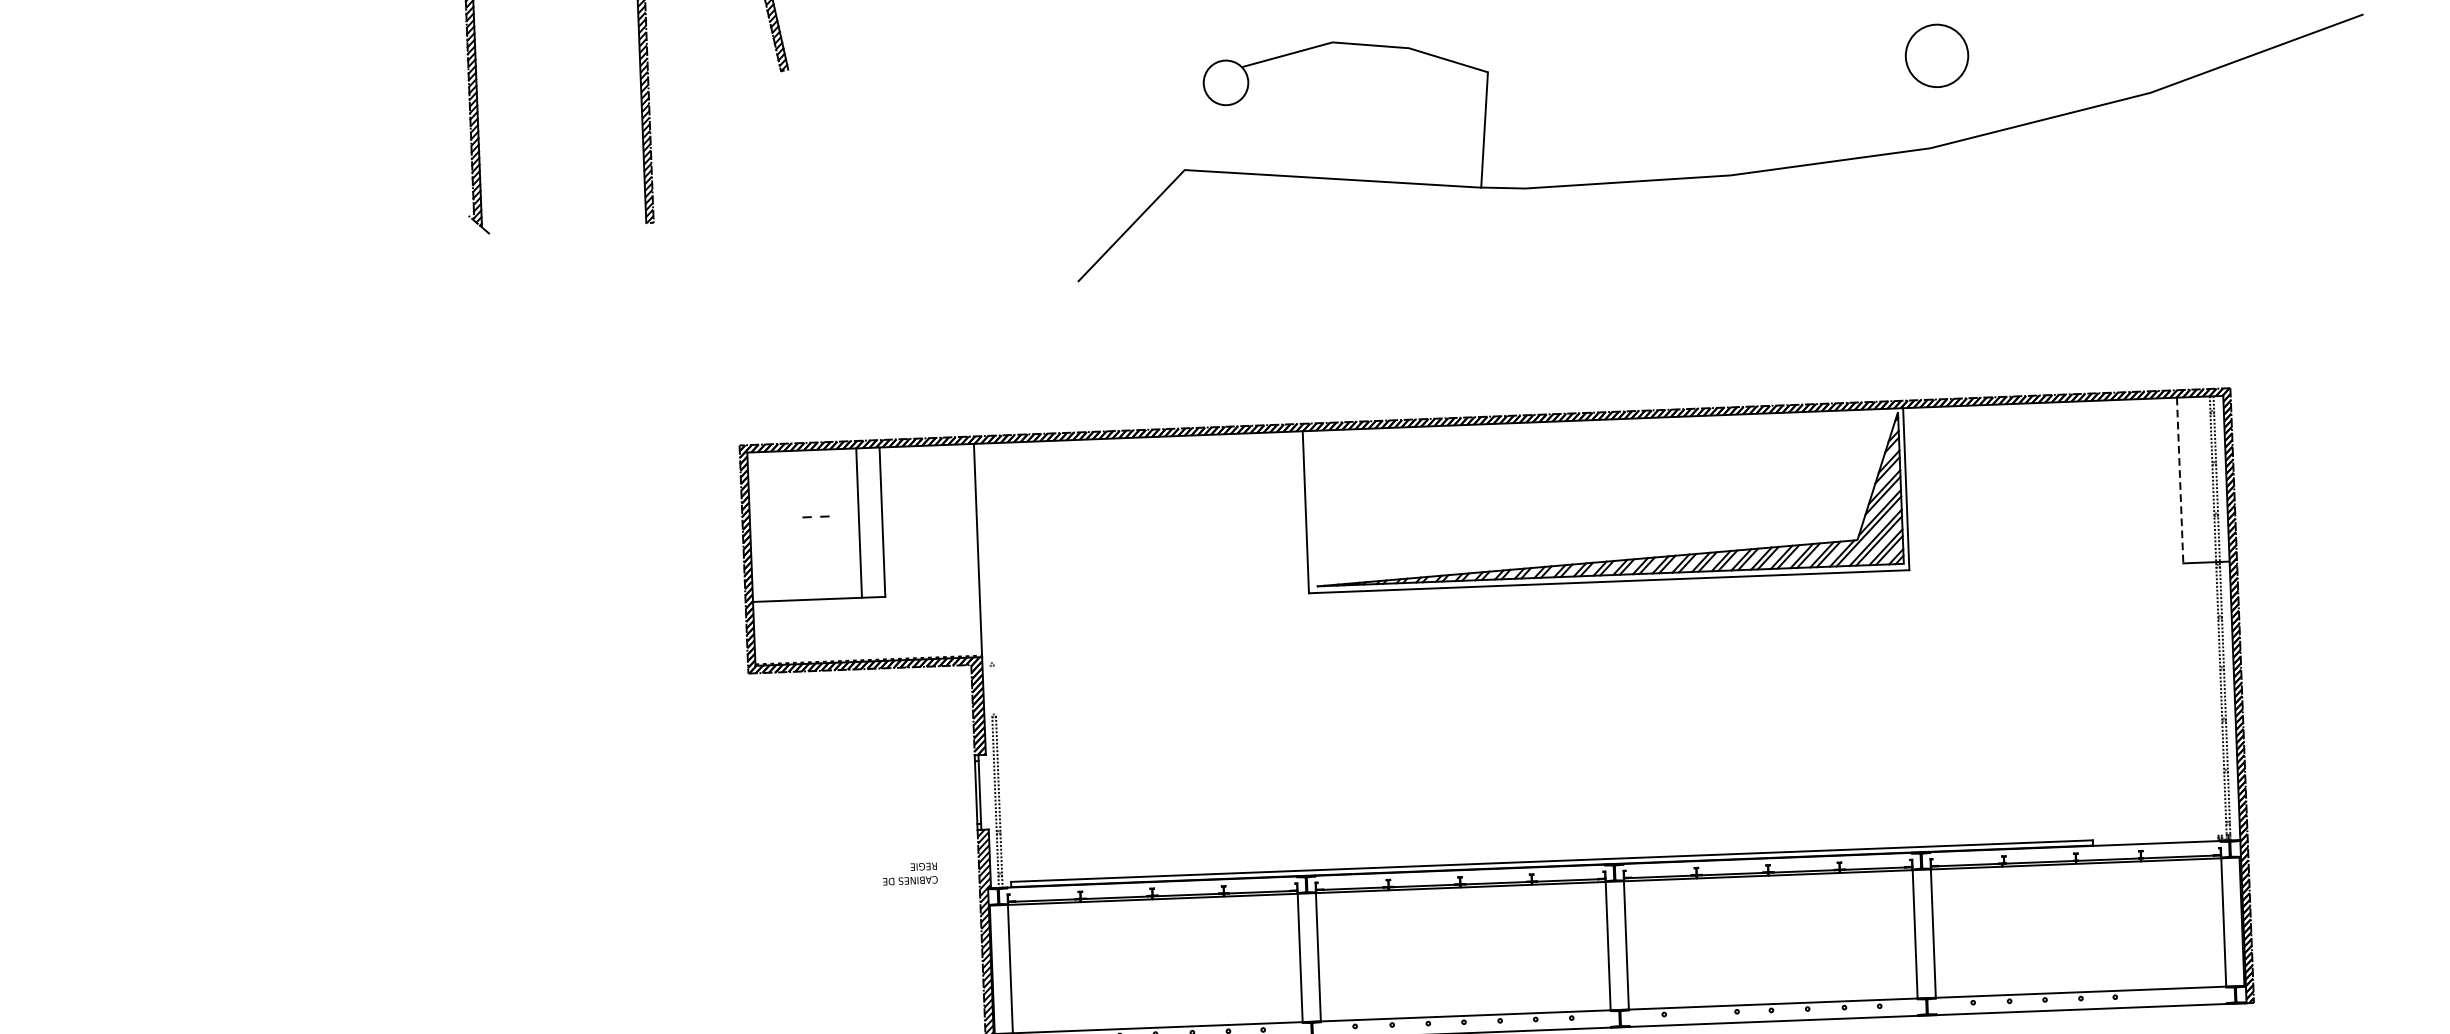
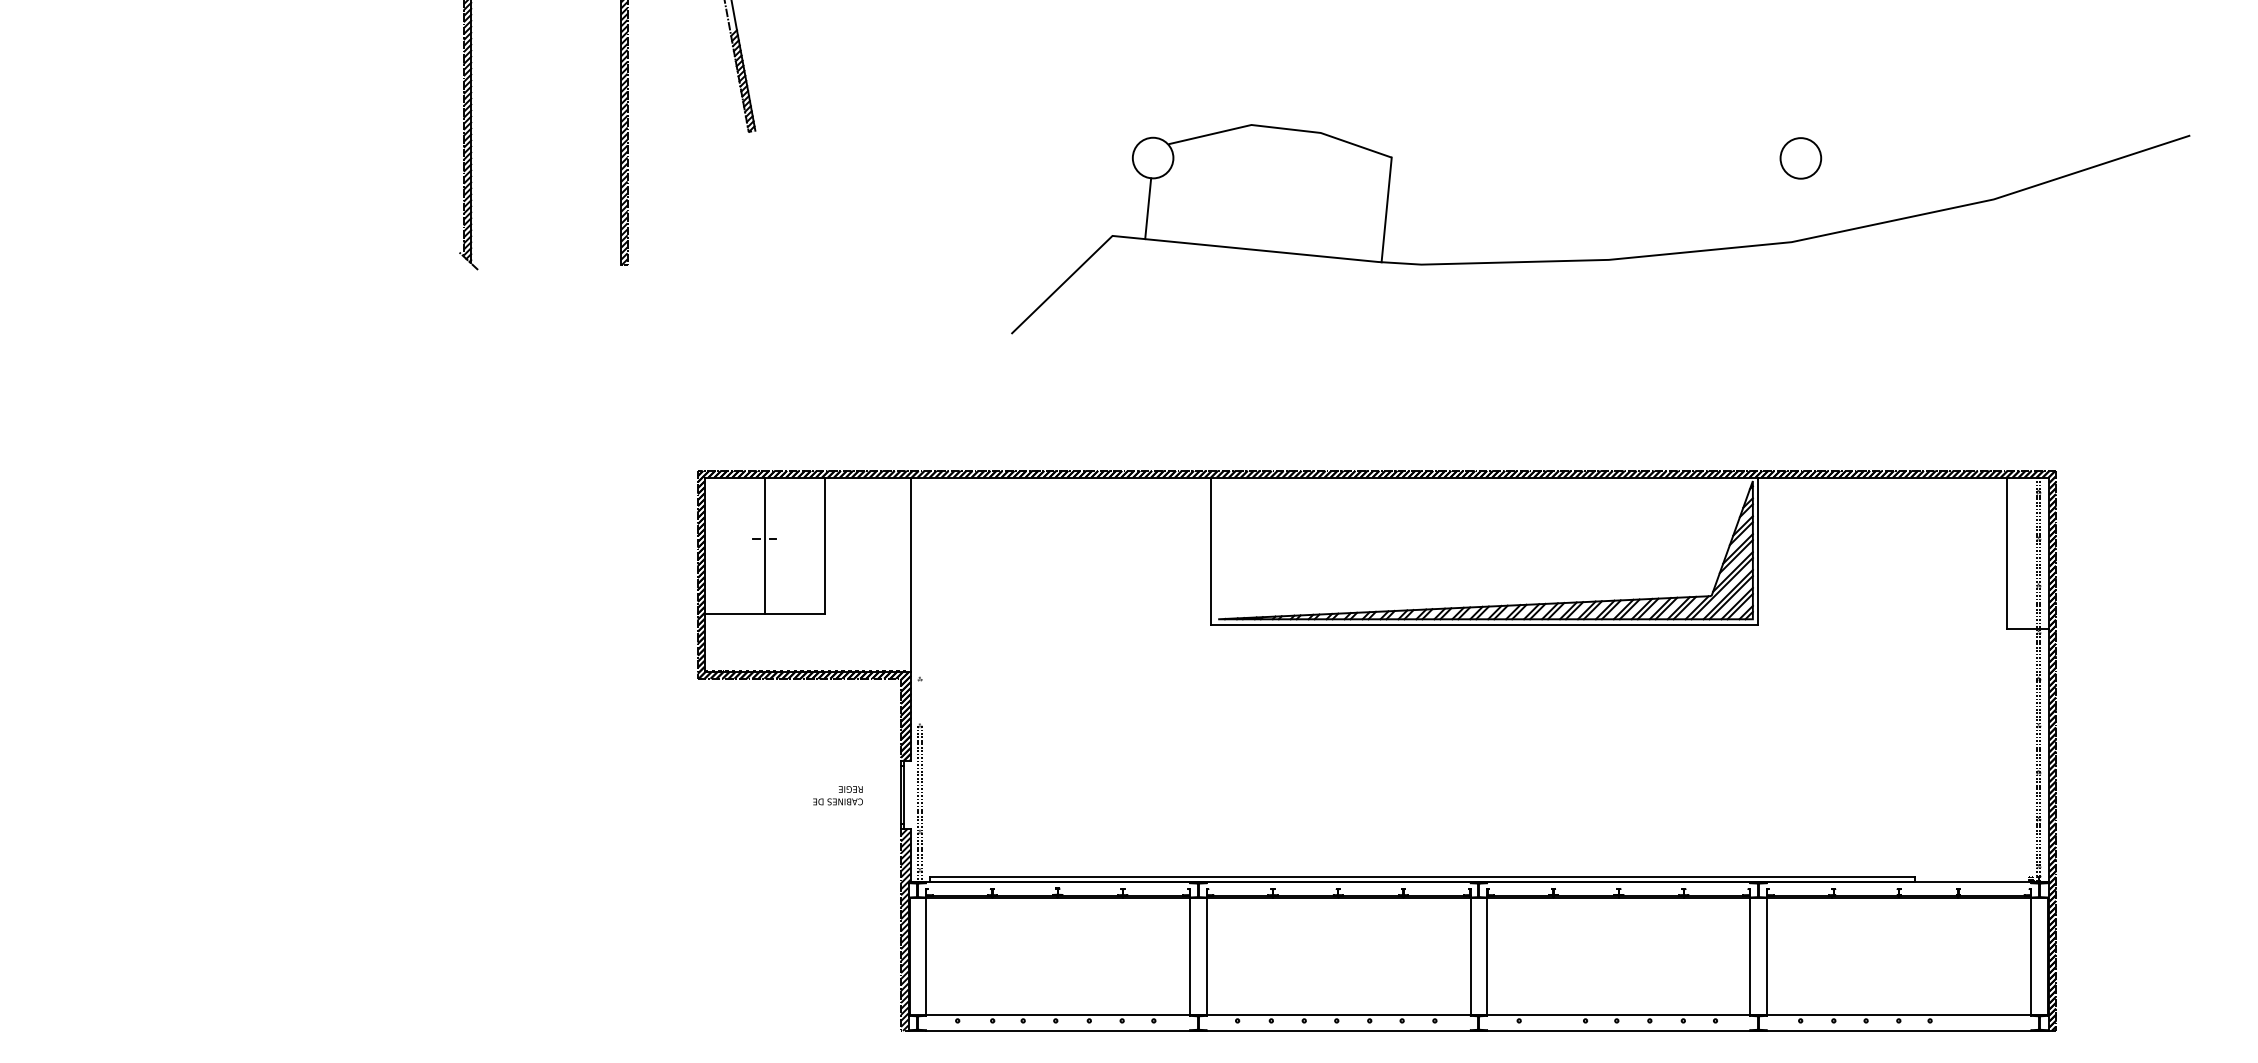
circle: (1936, 56) -> (1800, 158), size x0.71
line: (1223, 138) -> (1148, 208), added
line: (2180, 480) -> (2007, 553), dashed -> solid
line: (858, 522) -> (764, 545), moved
text: (909, 873) -> (837, 795), moved

